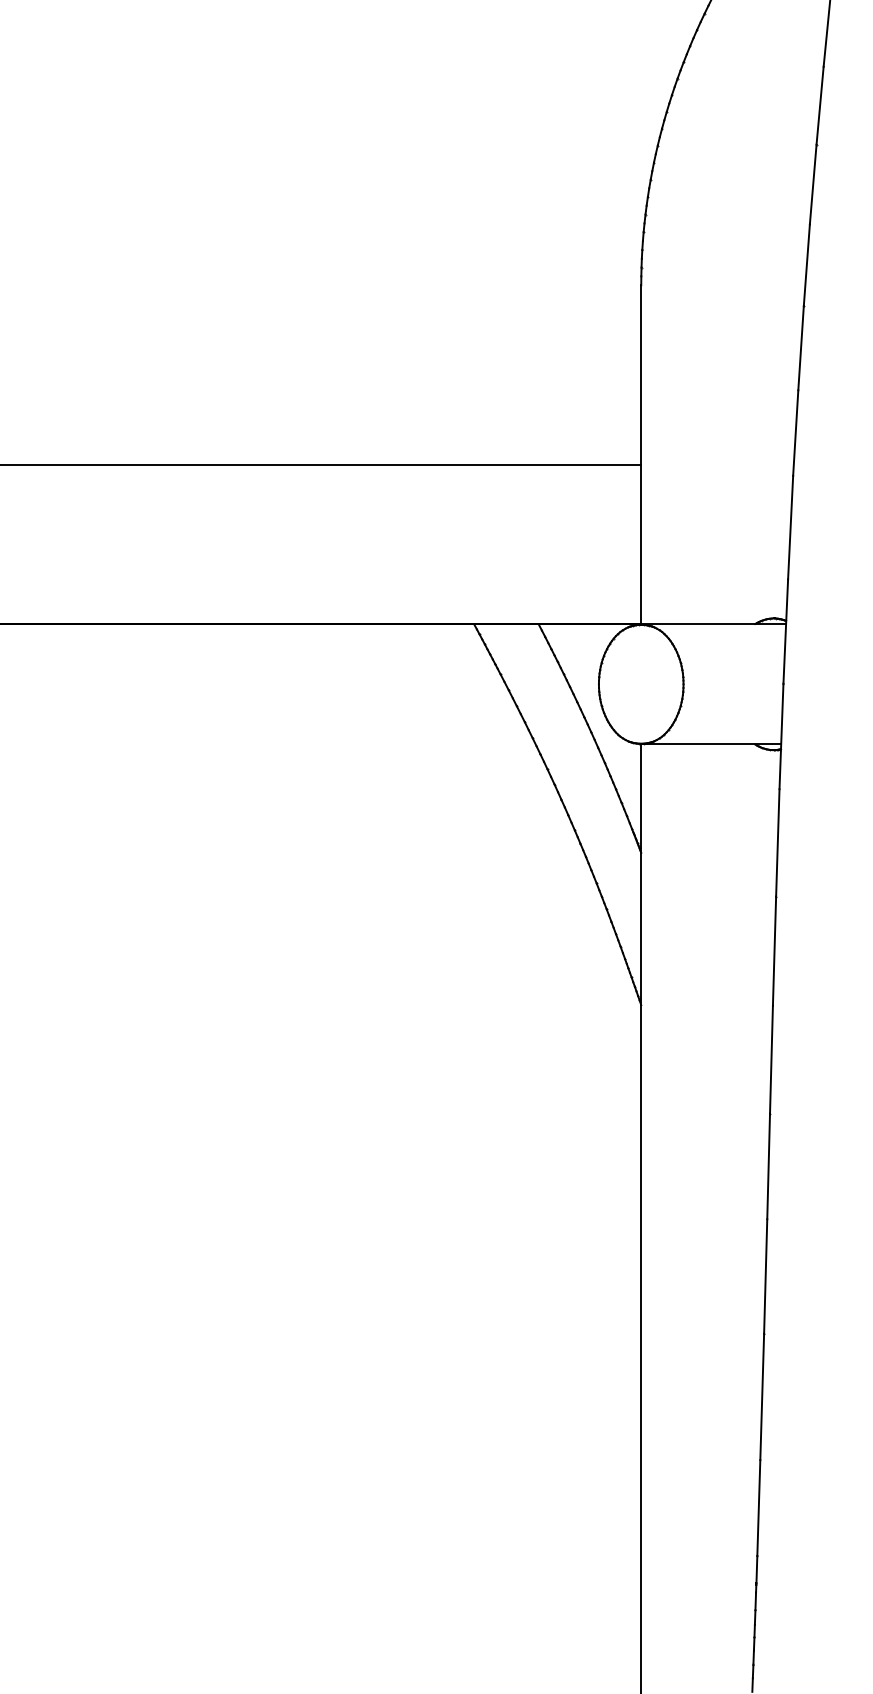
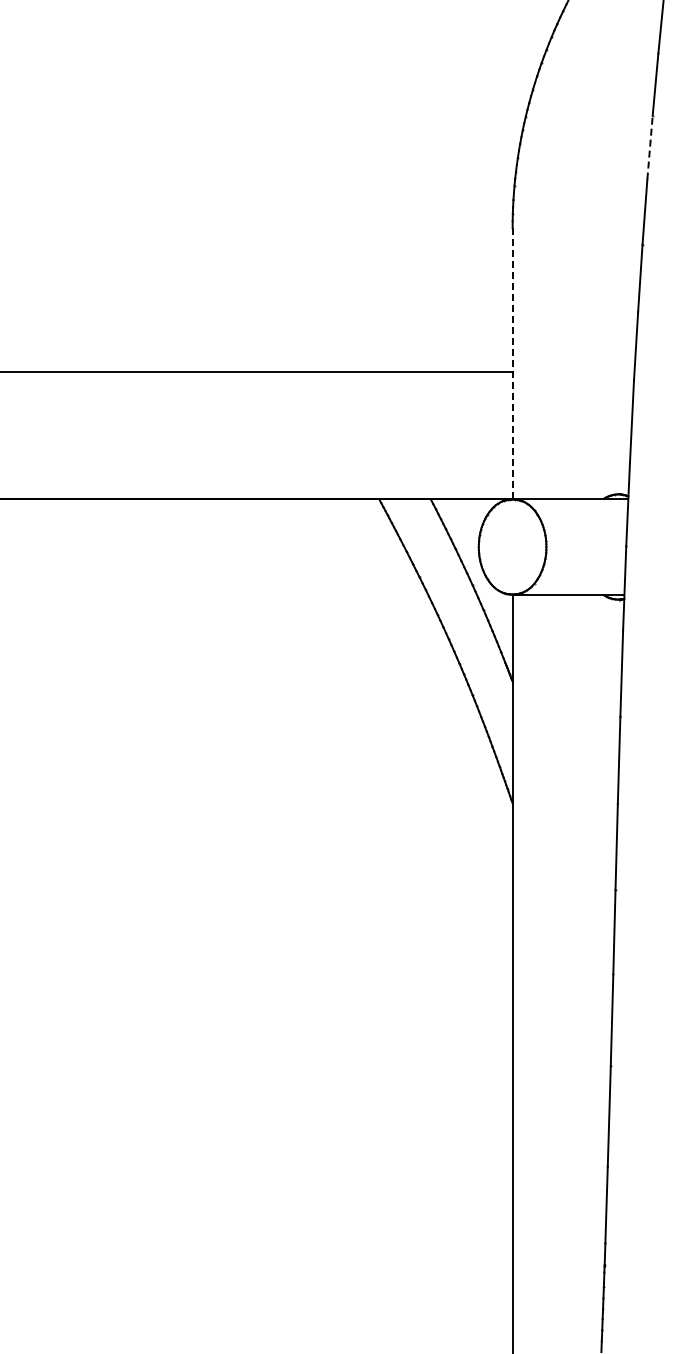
line: (813, 184) -> (650, 147), solid -> dashed
line: (641, 454) -> (512, 363), solid -> dashed

